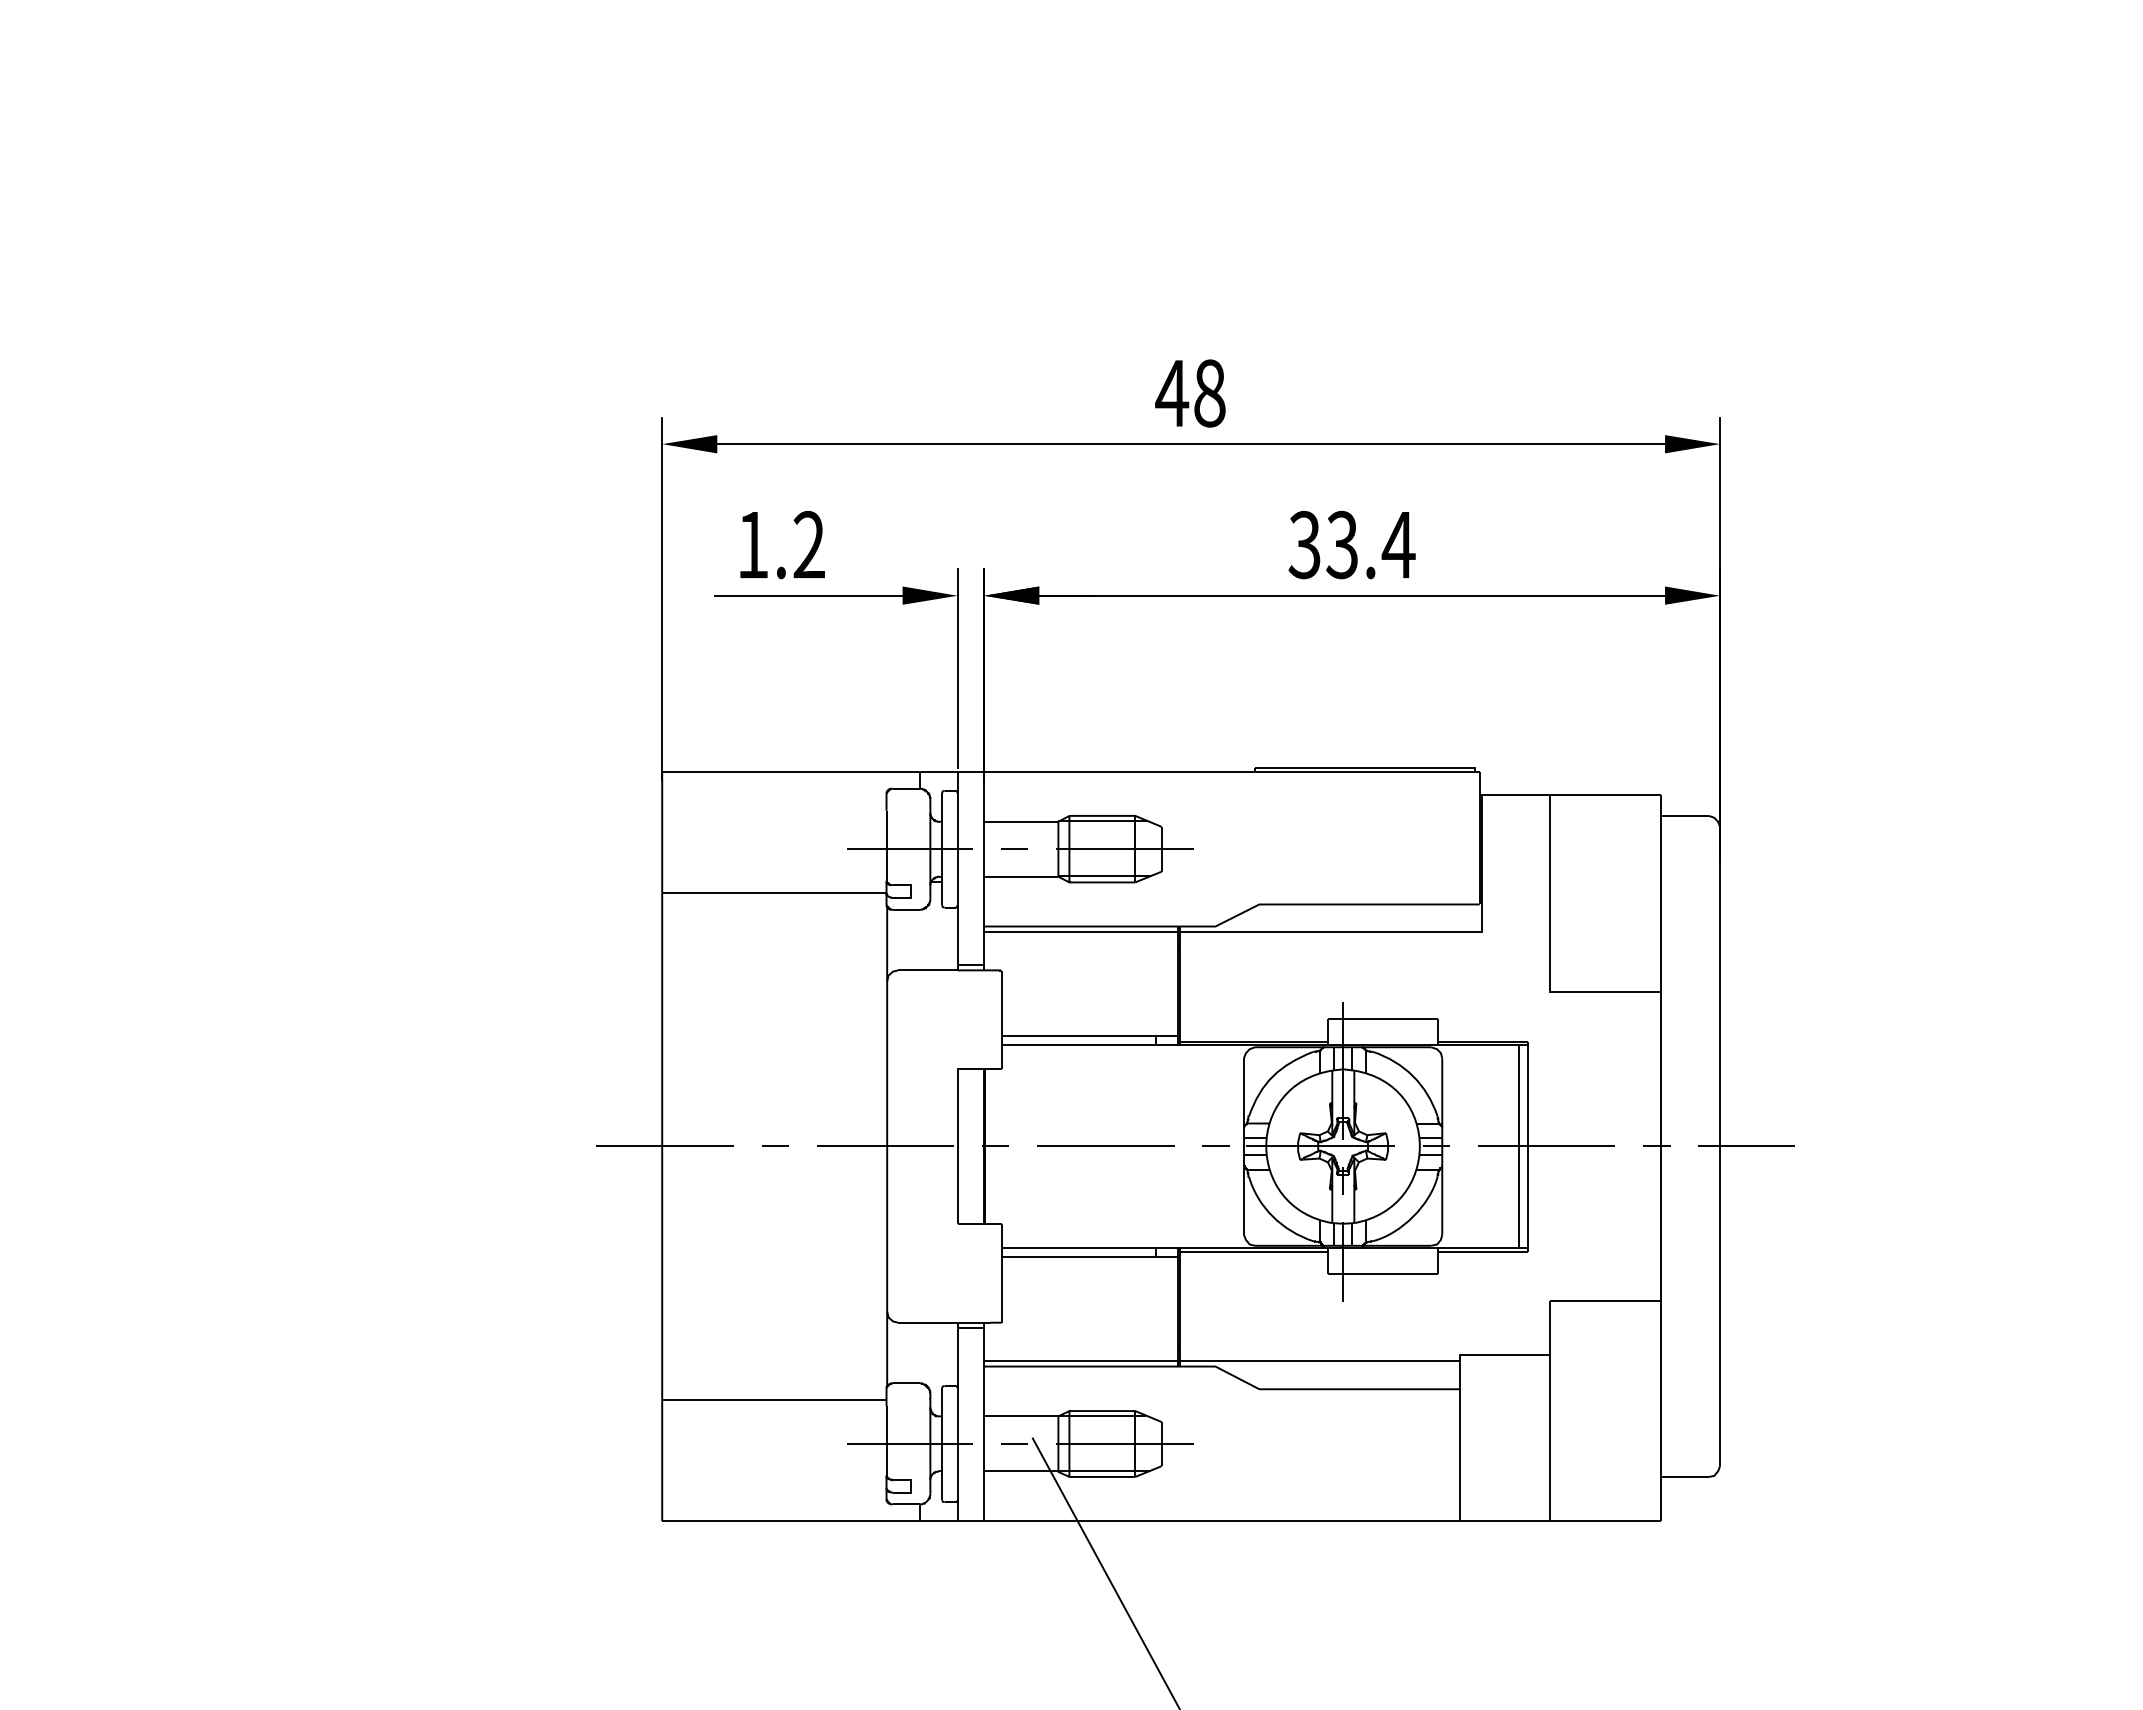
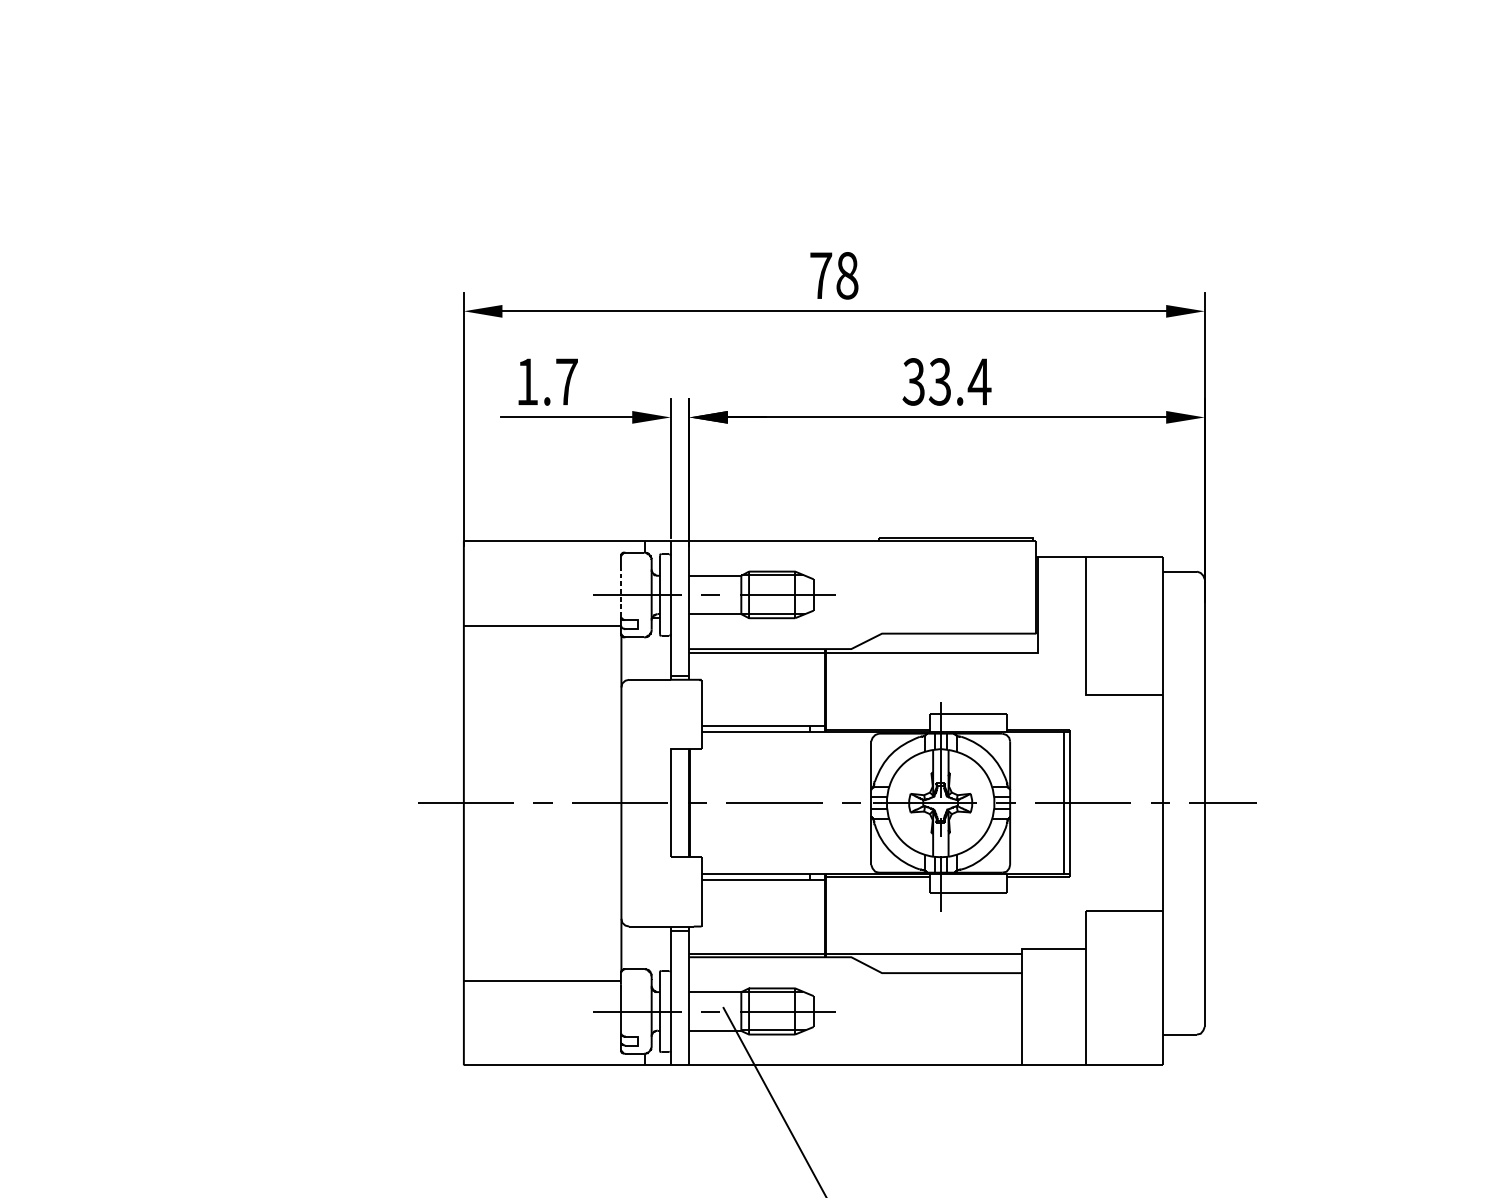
text: (1172, 393) -> (821, 275), 48 -> 78
text: (809, 544) -> (567, 381), 1.2 -> 1.7
line: (886, 845) -> (620, 592), solid -> dashed

